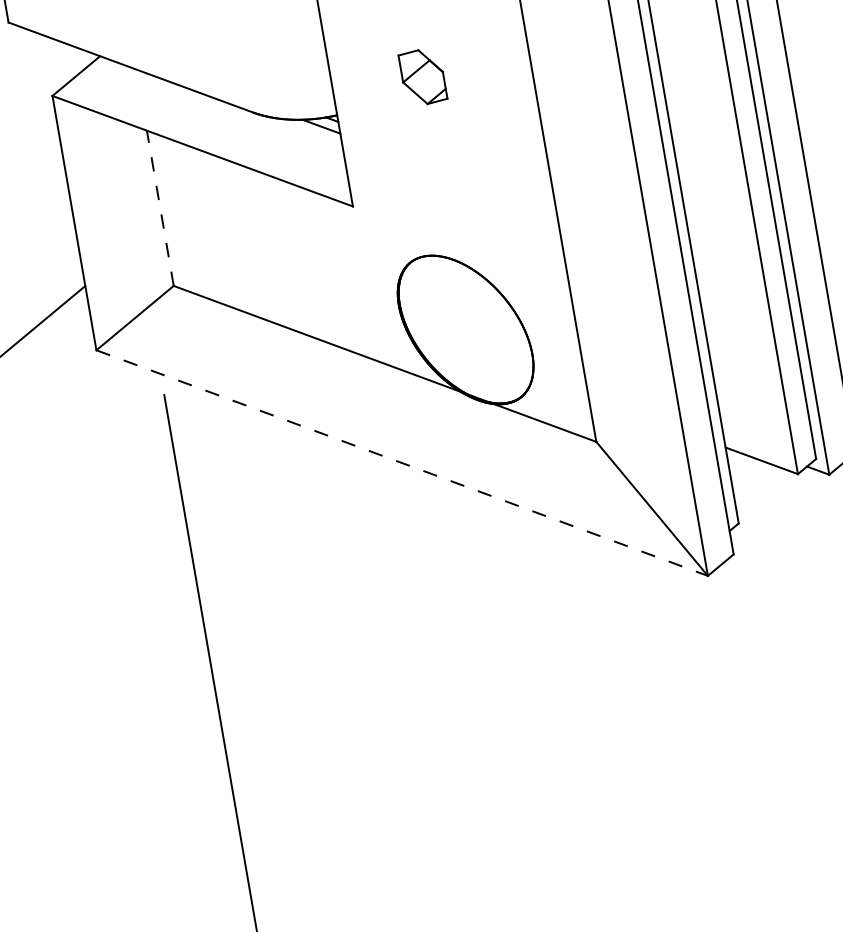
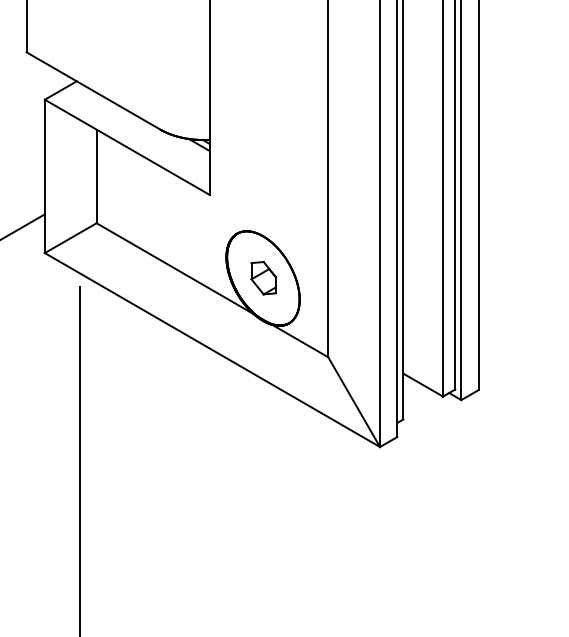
part: (422, 77) -> (263, 278), moved
line: (160, 208) -> (96, 176), dashed -> solid
line: (402, 463) -> (212, 350), dashed -> solid

